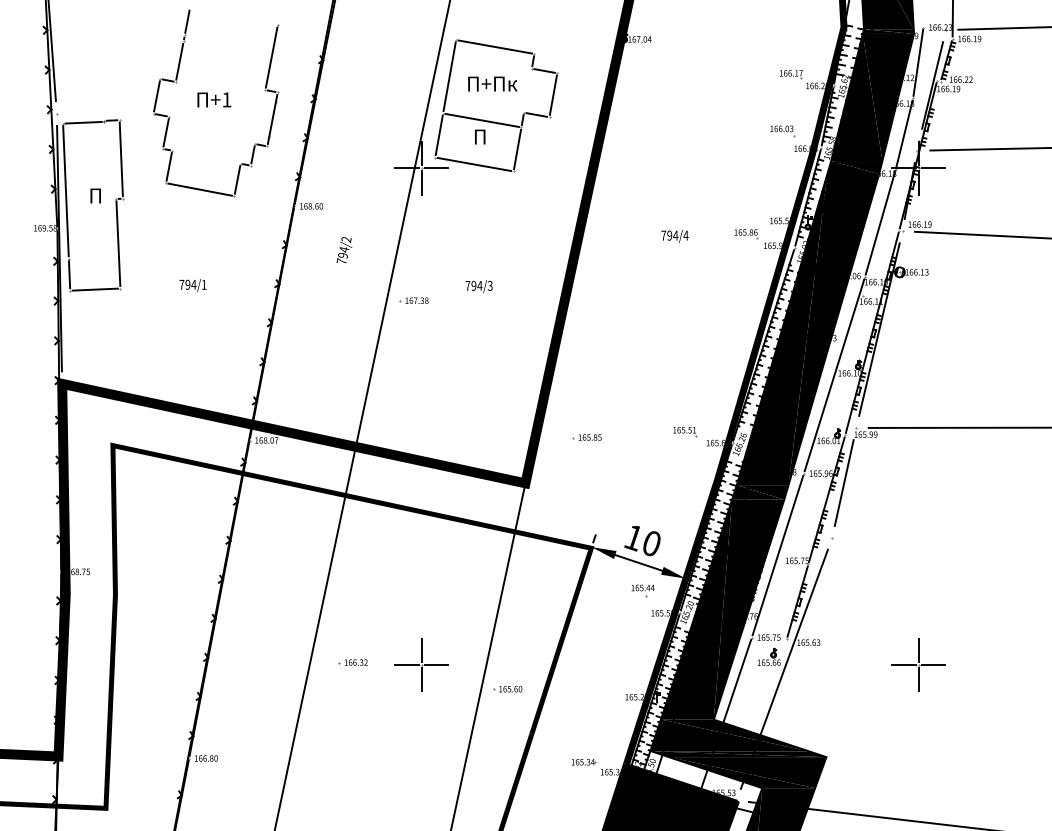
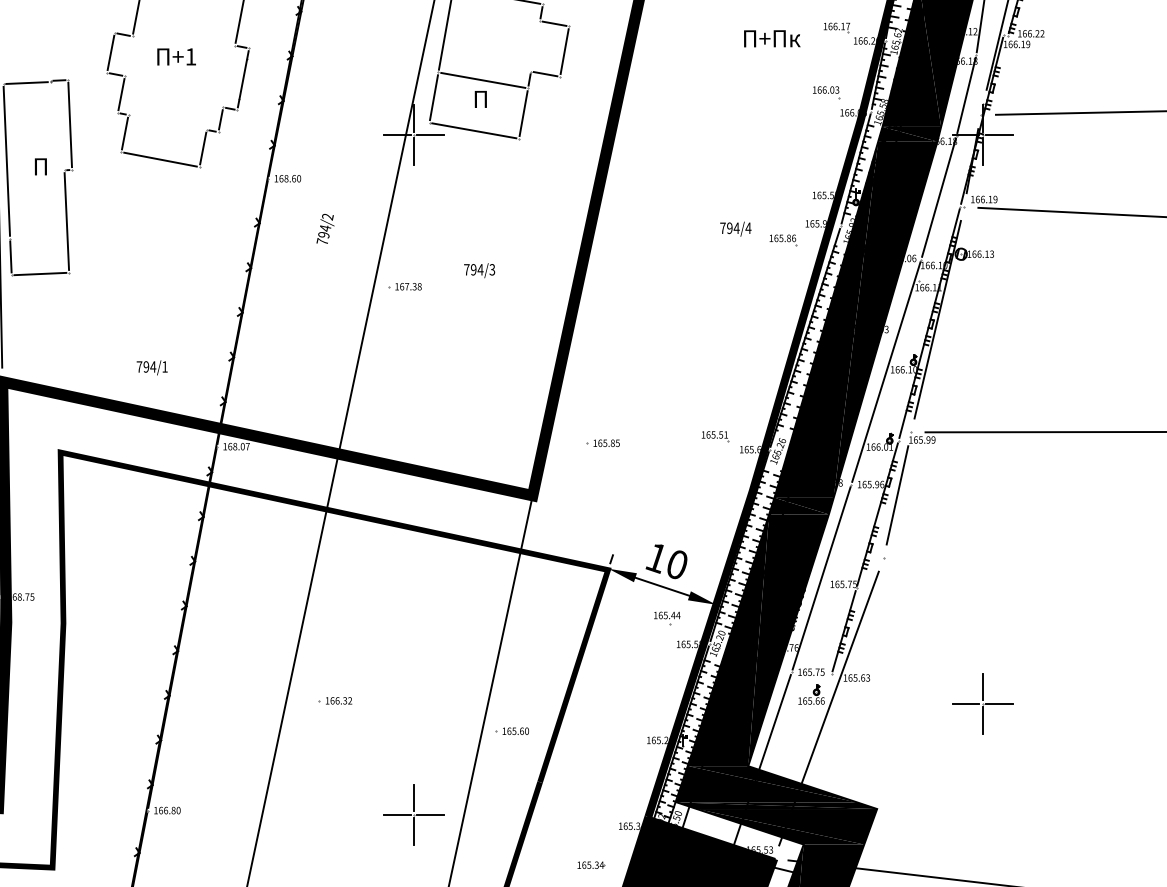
text: (492, 83) -> (771, 38), moved
part: (746, 234) -> (783, 240), moved
text: (674, 236) -> (735, 229), moved
text: (192, 285) -> (151, 367), moved
part: (421, 664) -> (413, 814), moved
part: (583, 762) -> (591, 865), moved

